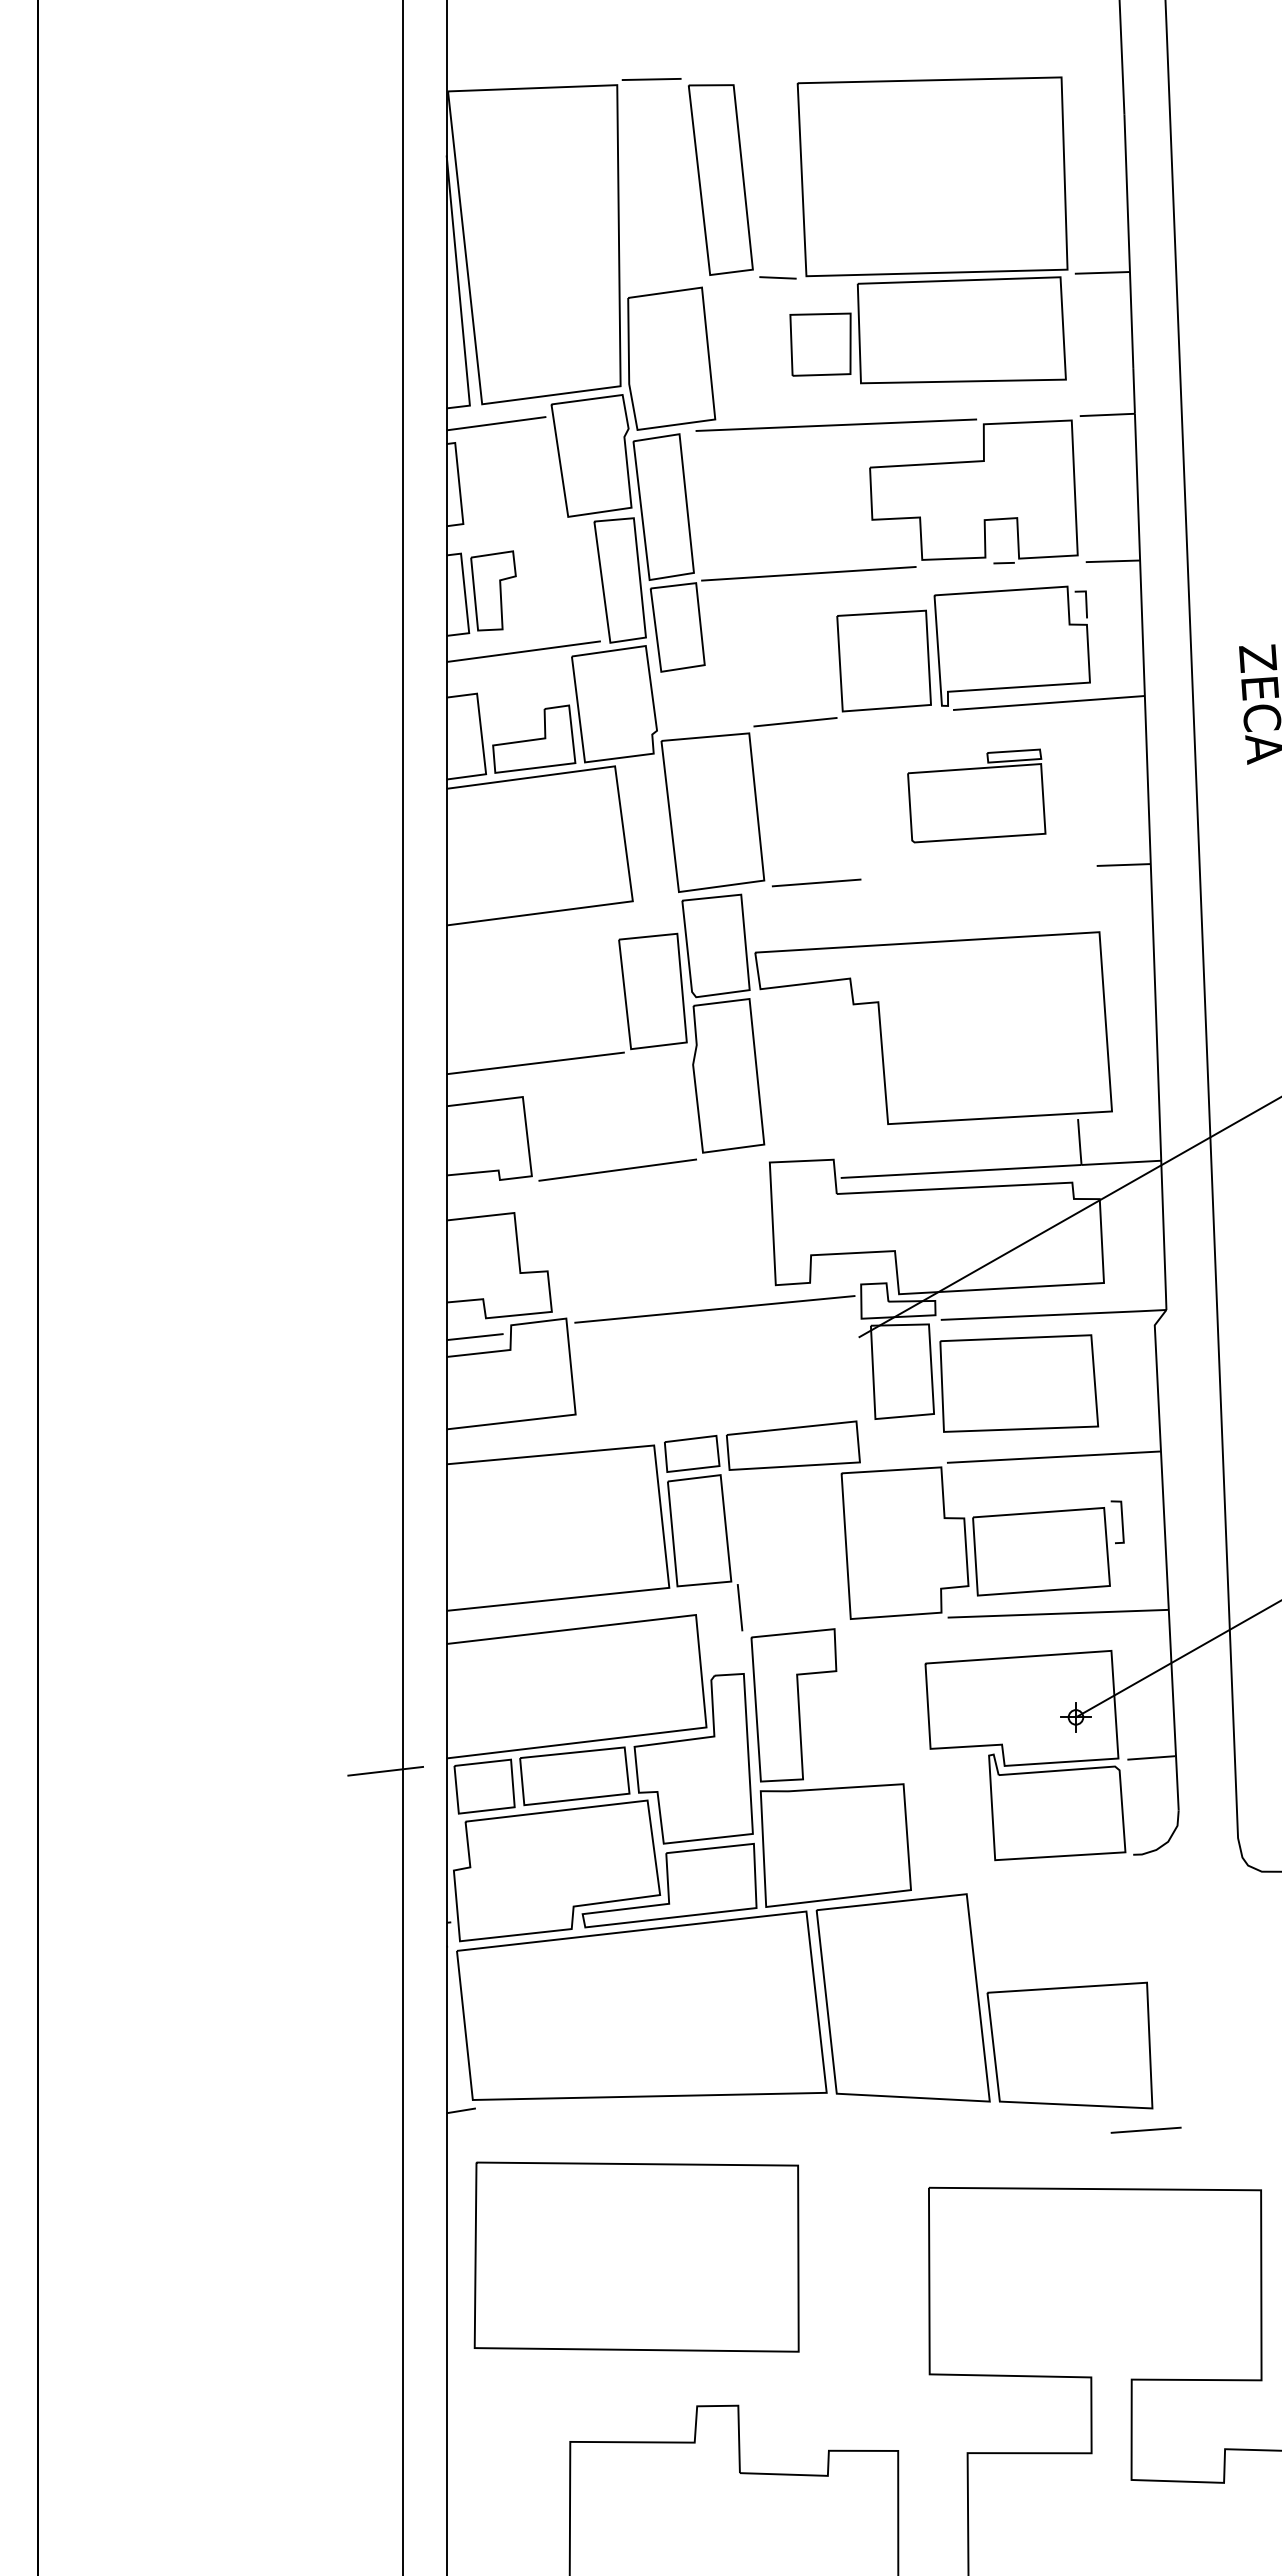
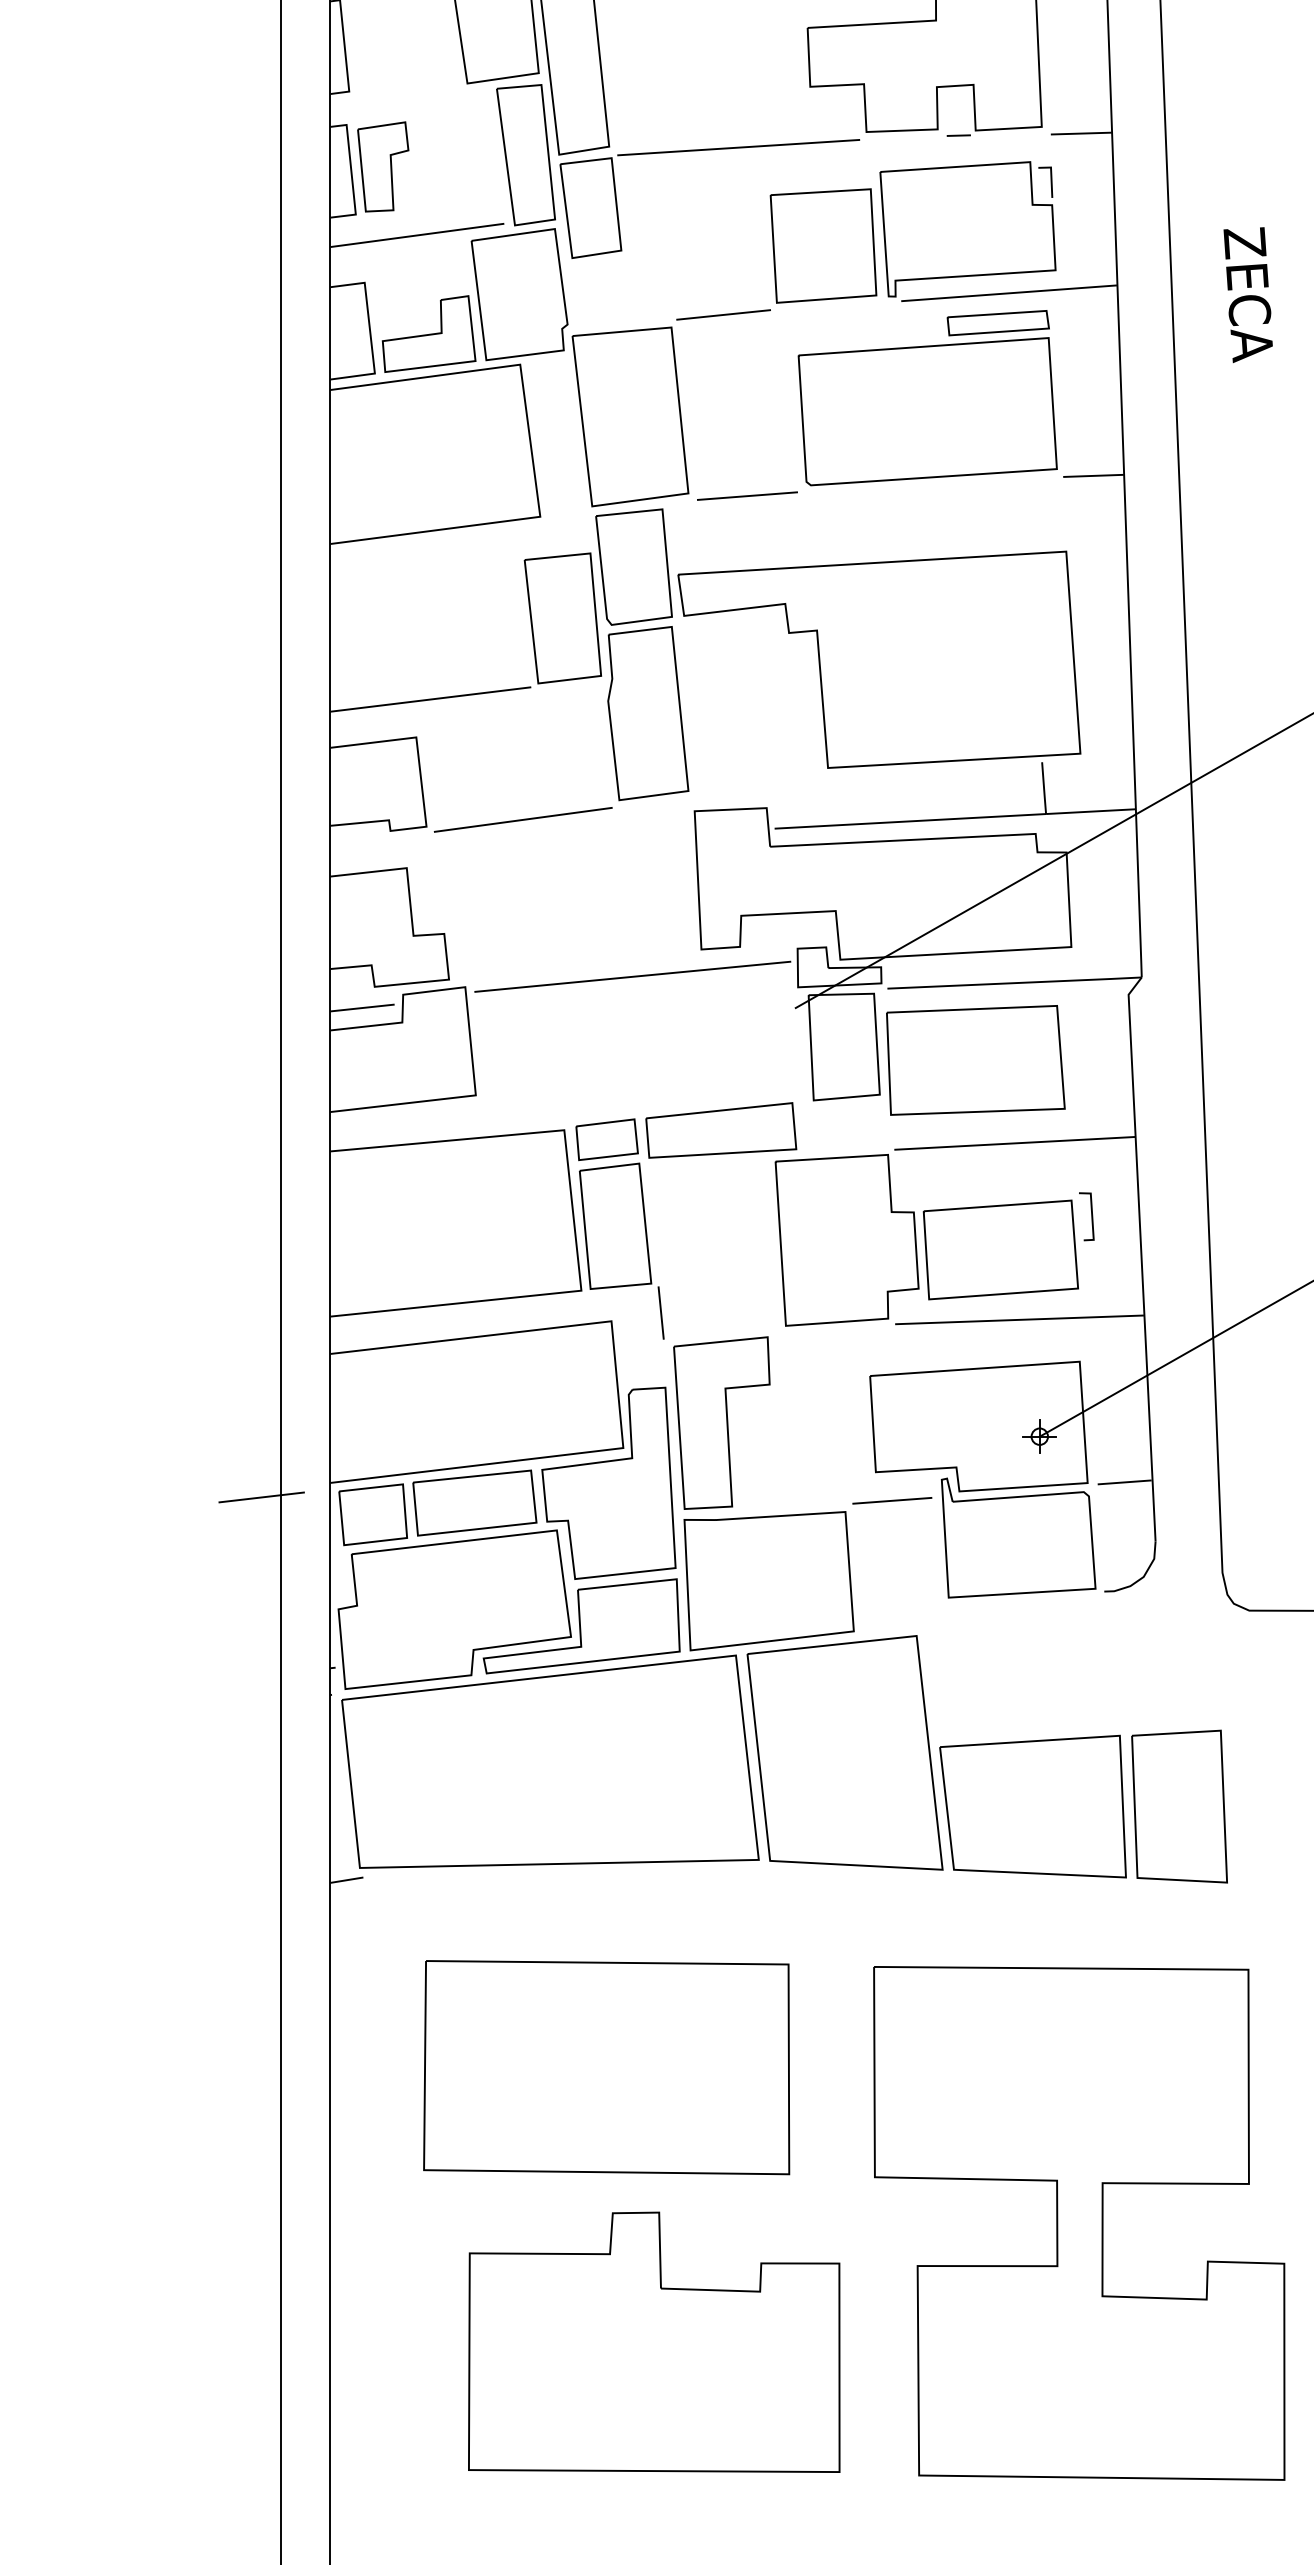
part: (976, 795) -> (927, 397), size x1.67
part: (1200, 2045) -> (1180, 1806), added
line: (1145, 2129) -> (891, 1499), moved
part: (636, 2256) -> (606, 2066), moved

